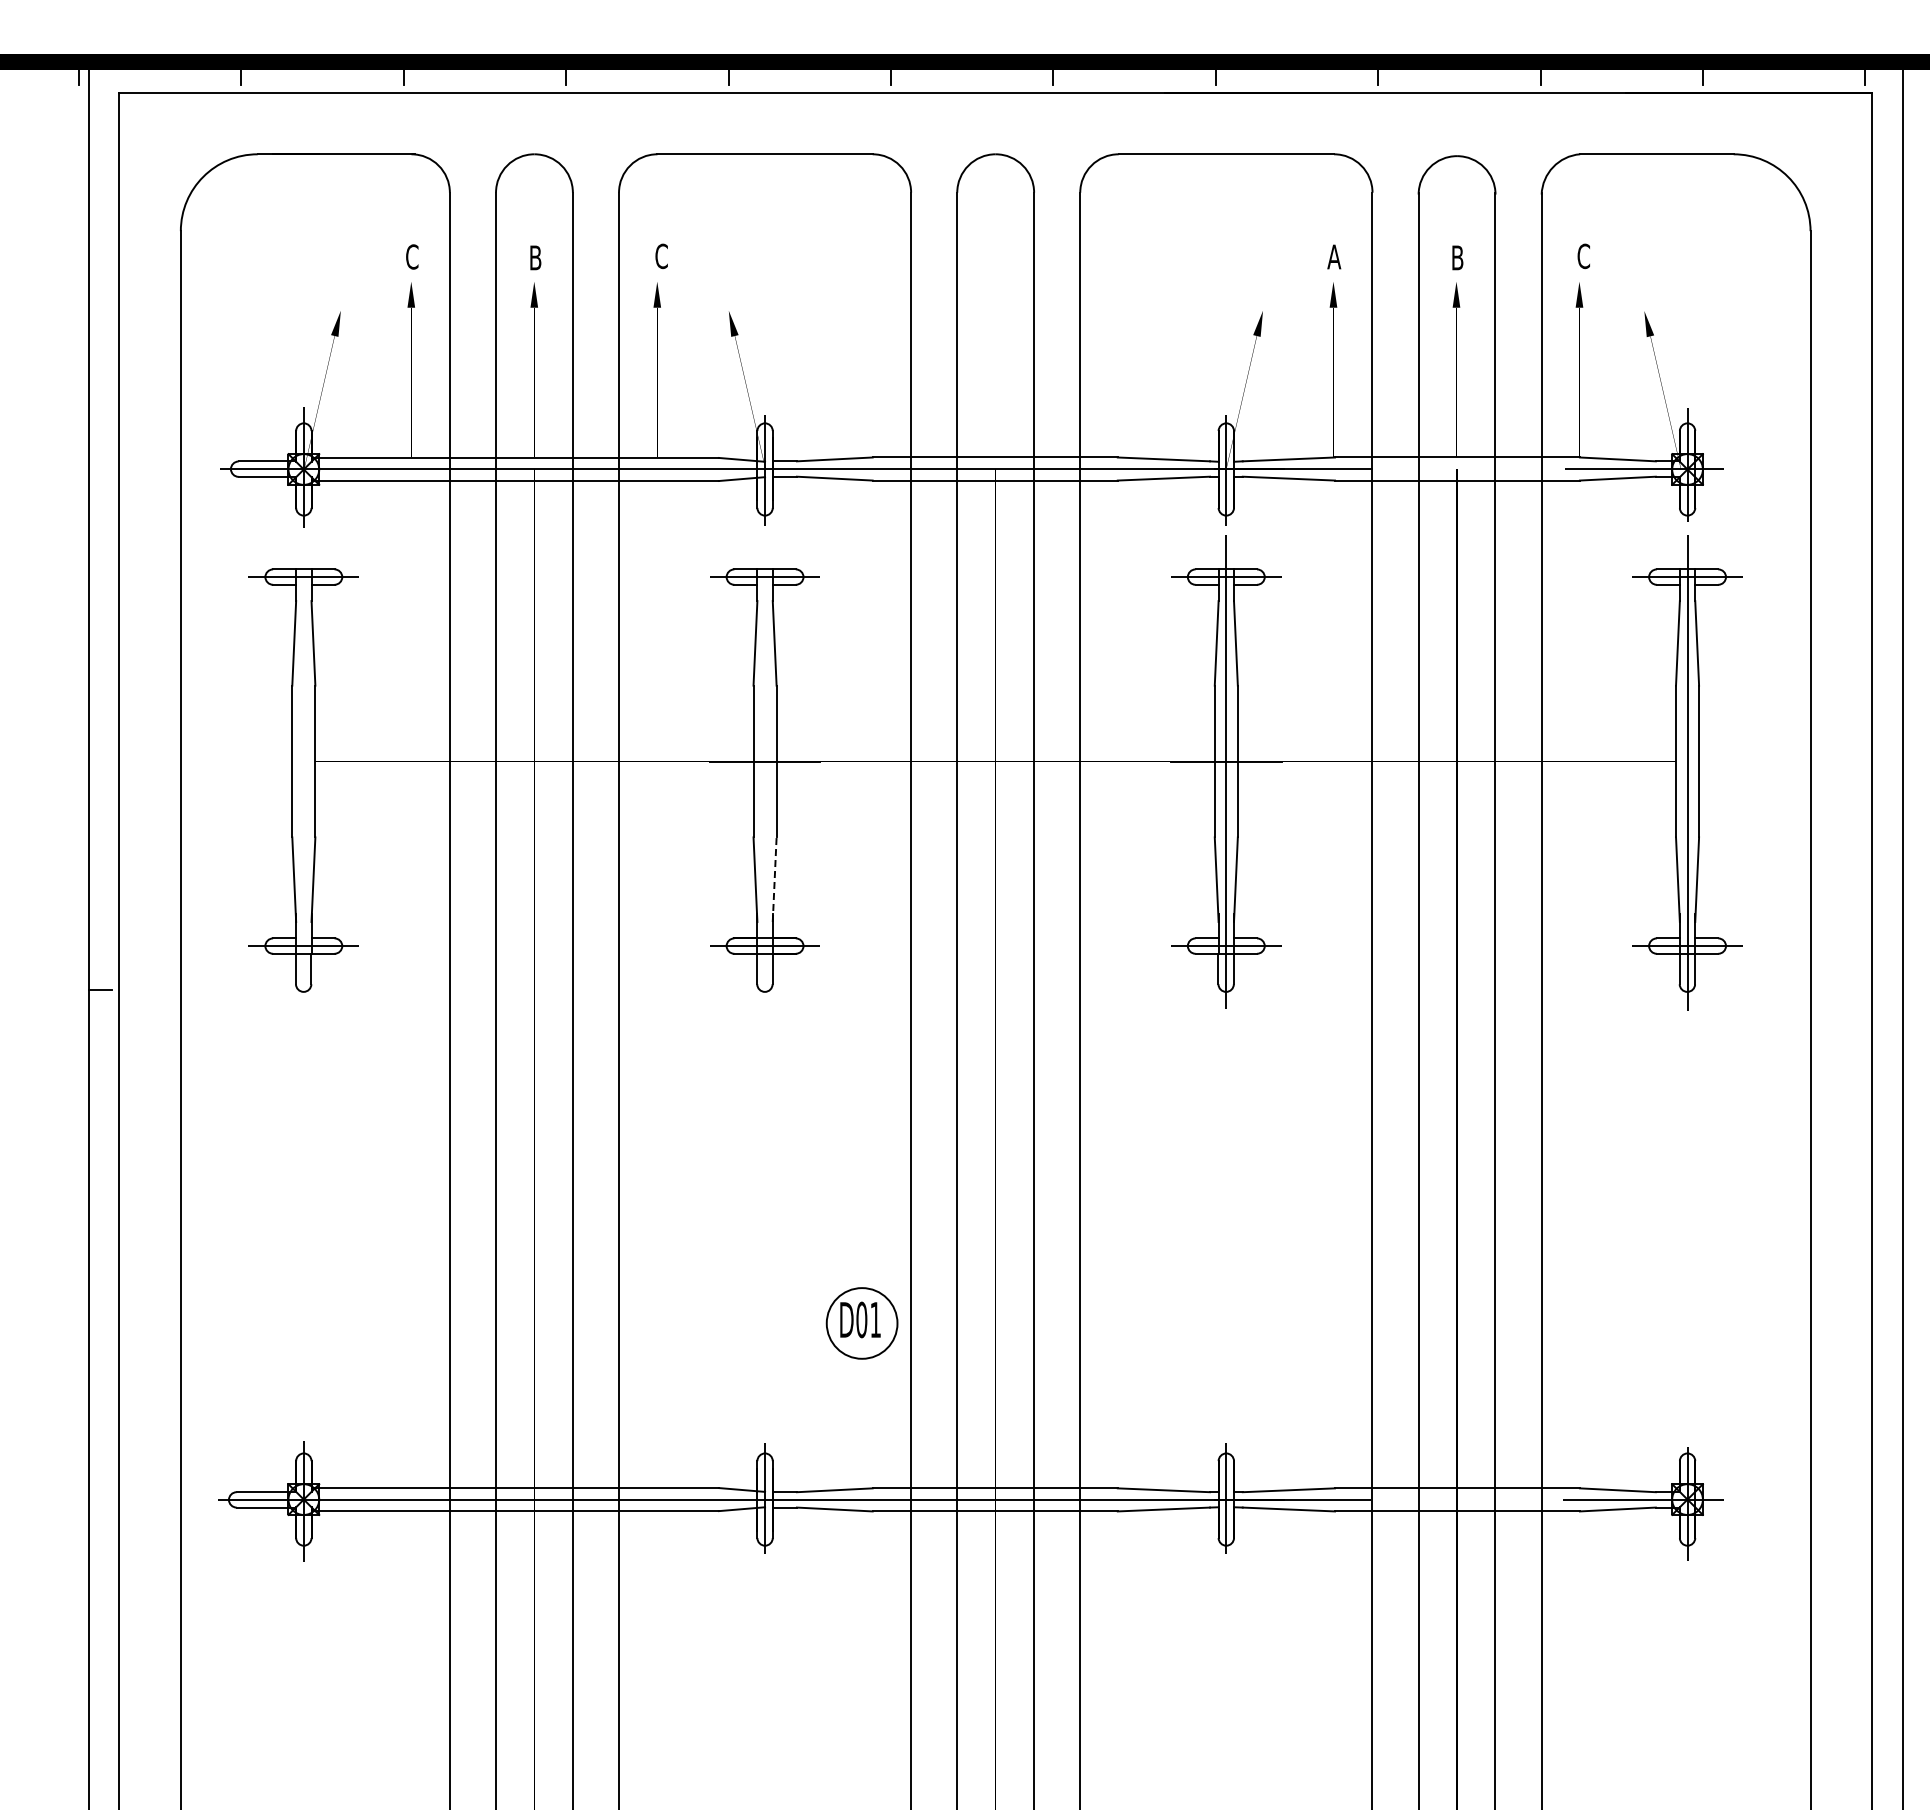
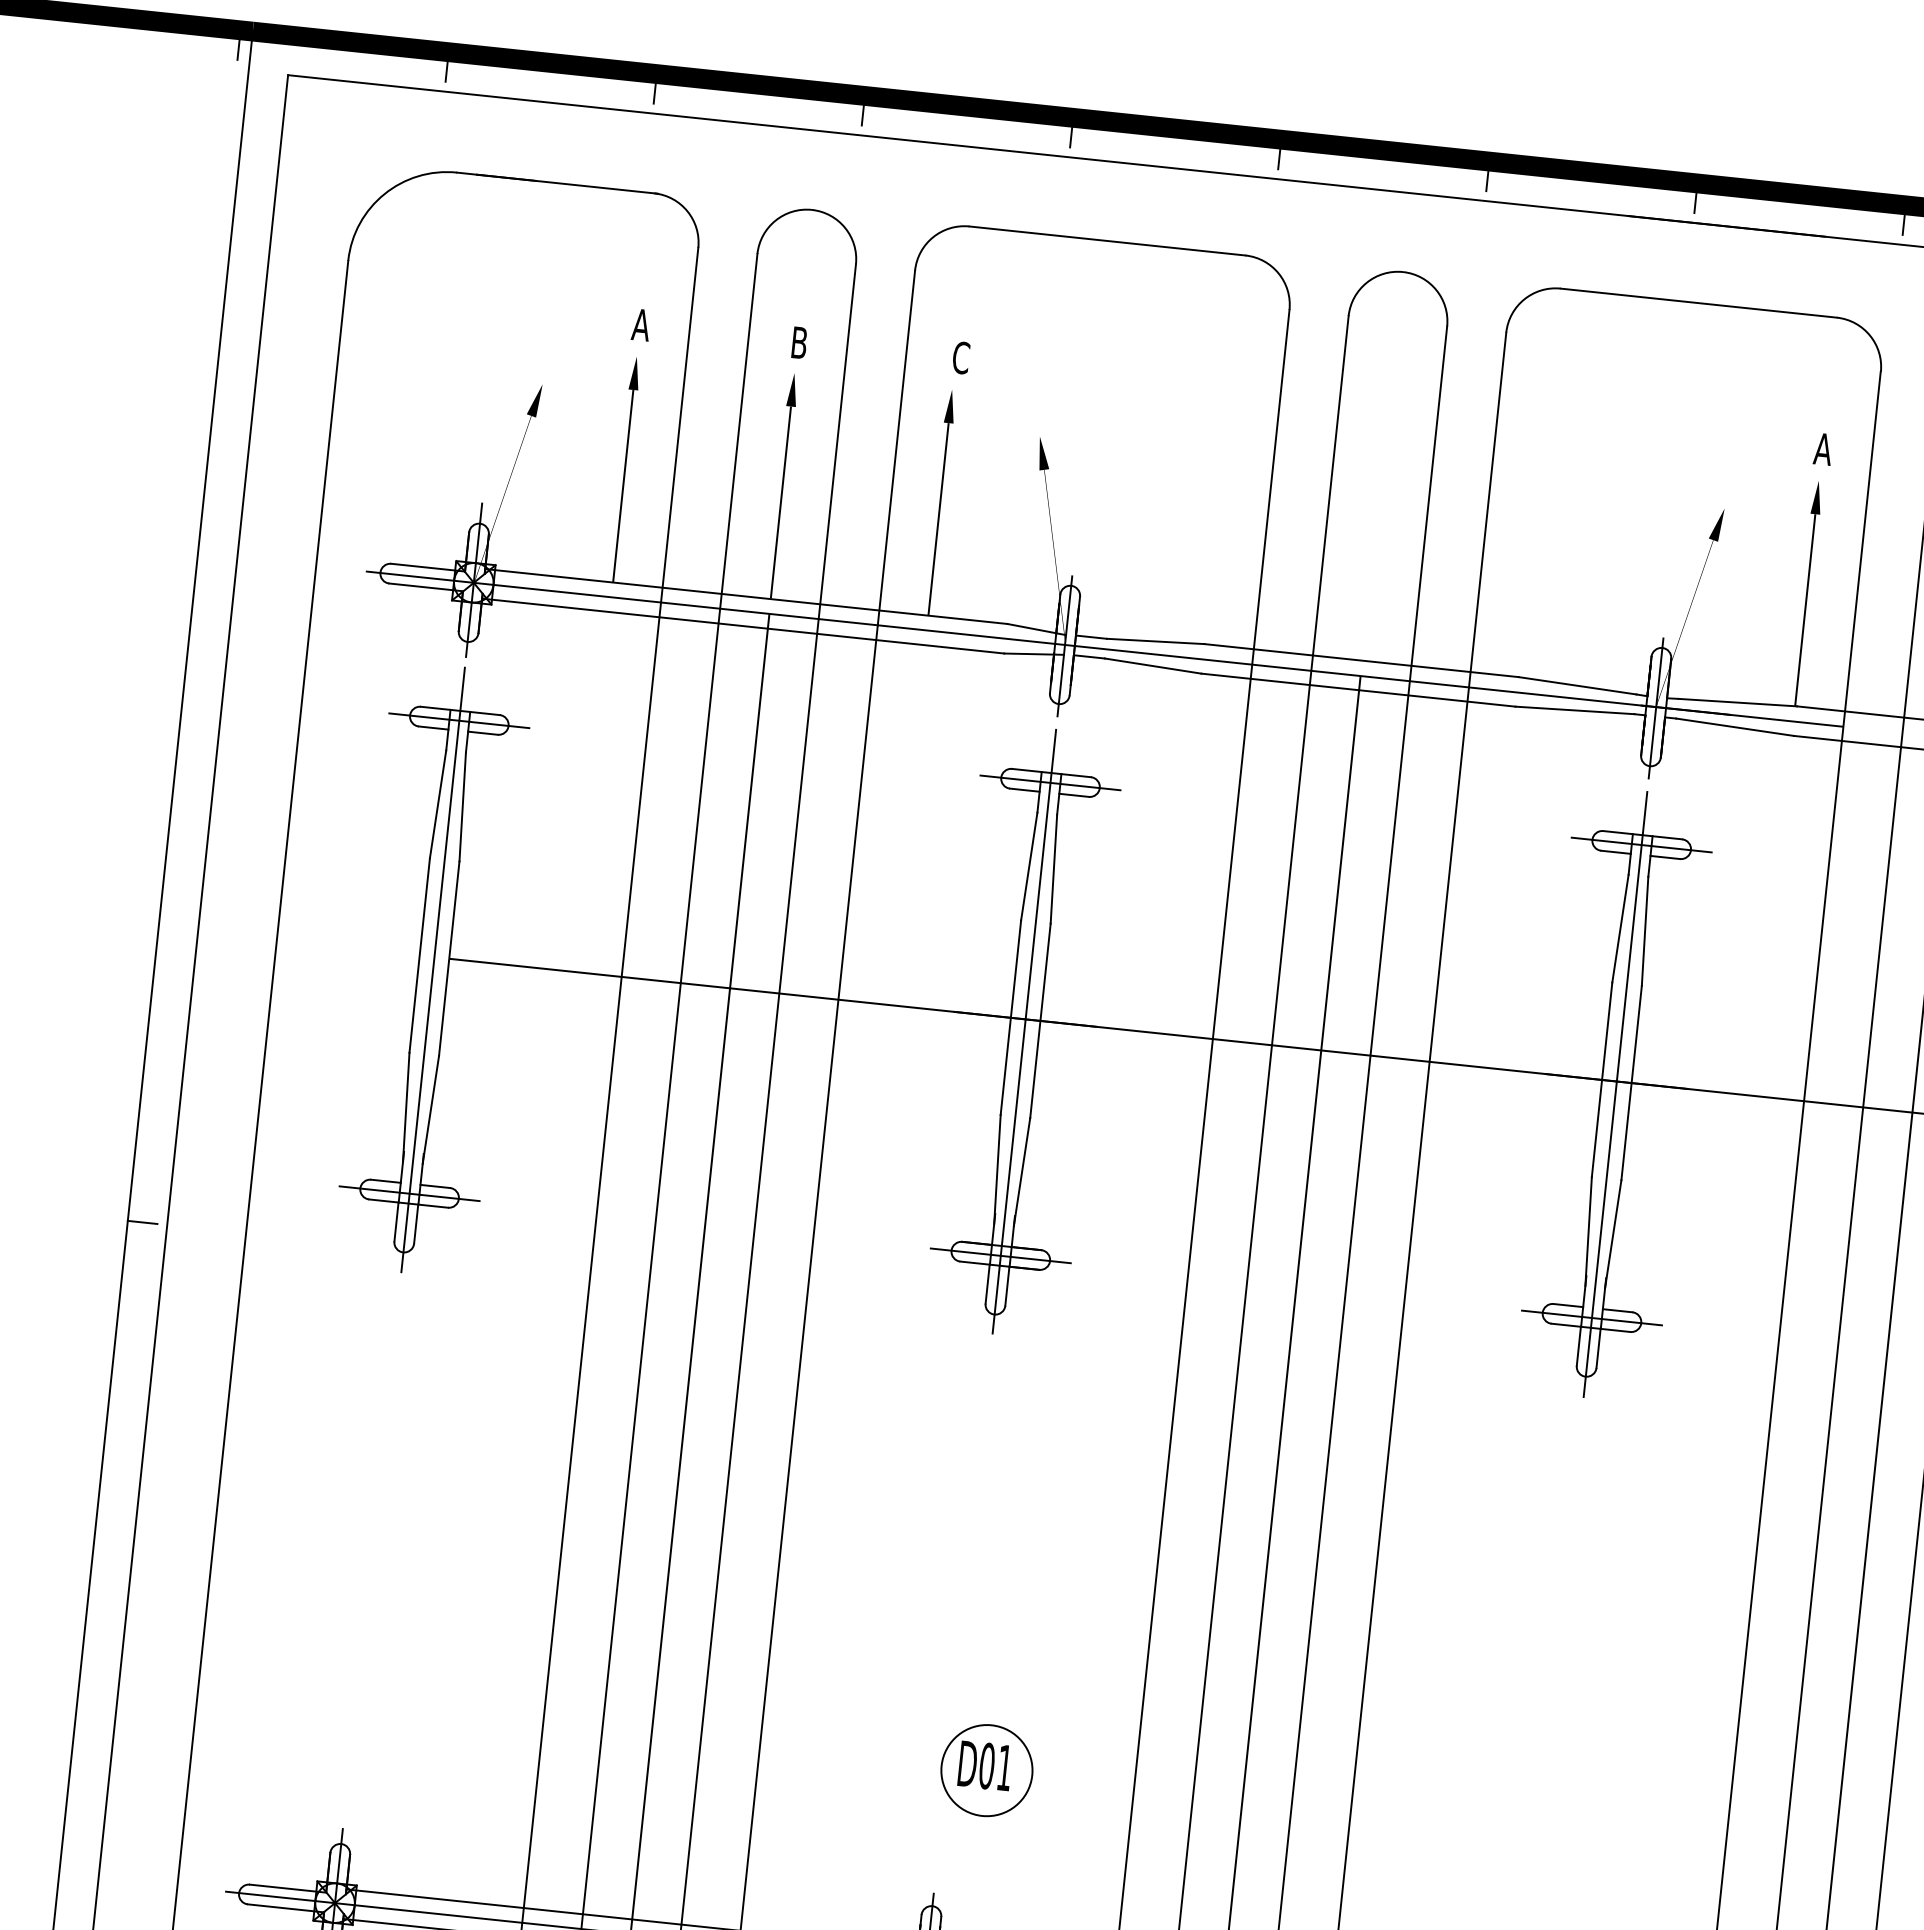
text: (411, 256) -> (640, 324), C -> A
line: (765, 770) -> (1025, 1030), added
line: (303, 771) -> (432, 969), added
line: (774, 879) -> (1021, 1171), dashed -> solid
part: (861, 1323) -> (986, 1770), moved

